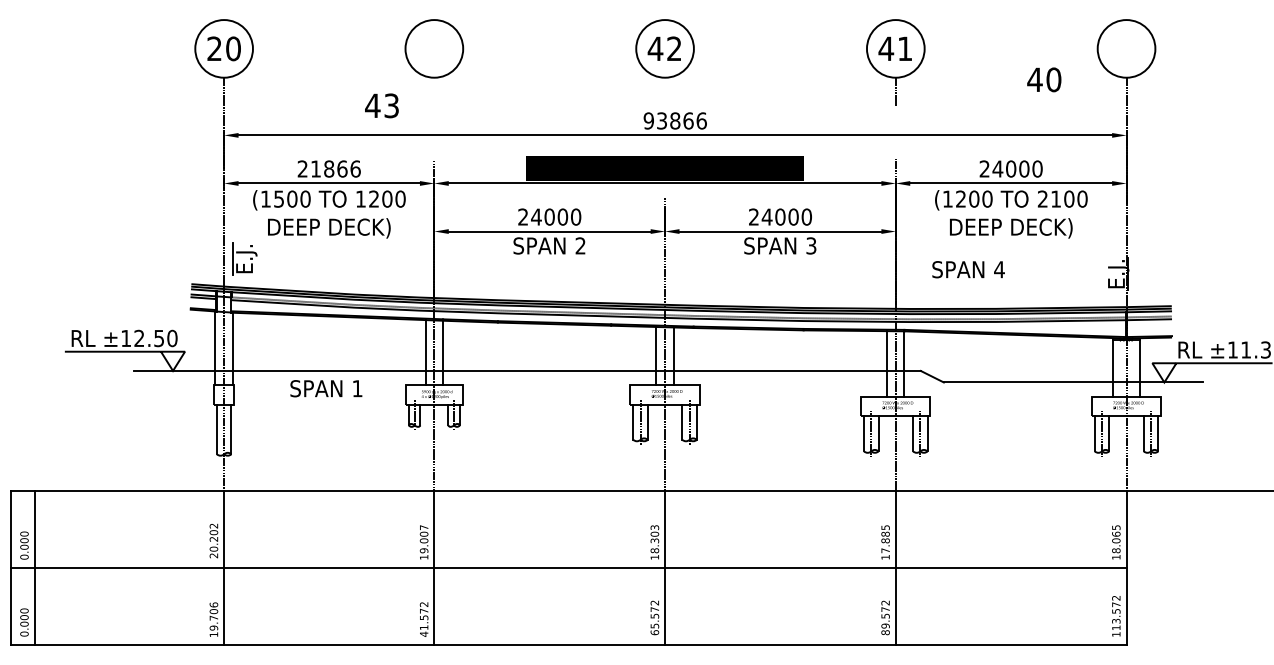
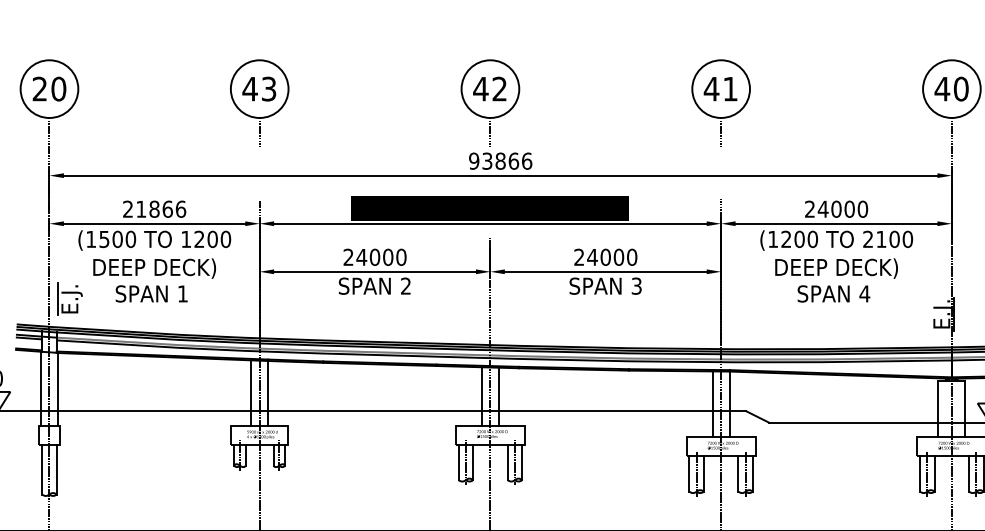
text: (1044, 79) -> (951, 88), moved
line: (434, 91) -> (259, 131), added
line: (665, 91) -> (490, 131), added
text: (381, 105) -> (258, 88), moved
text: (968, 269) -> (833, 293), moved
text: (326, 388) -> (151, 293), moved

